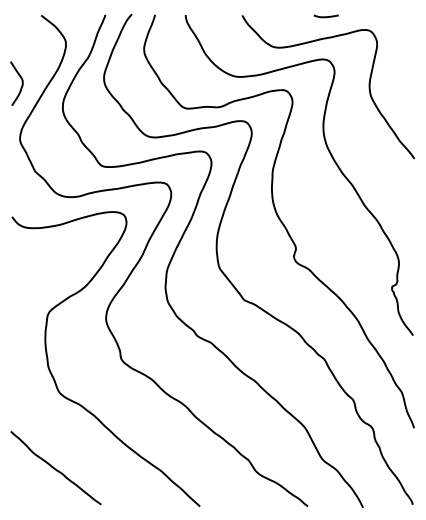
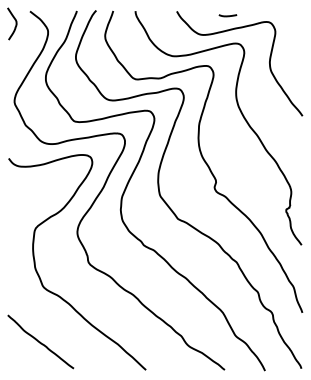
curve: (325, 16) -> (227, 15), moved
curve: (21, 83) -> (15, 23), moved

